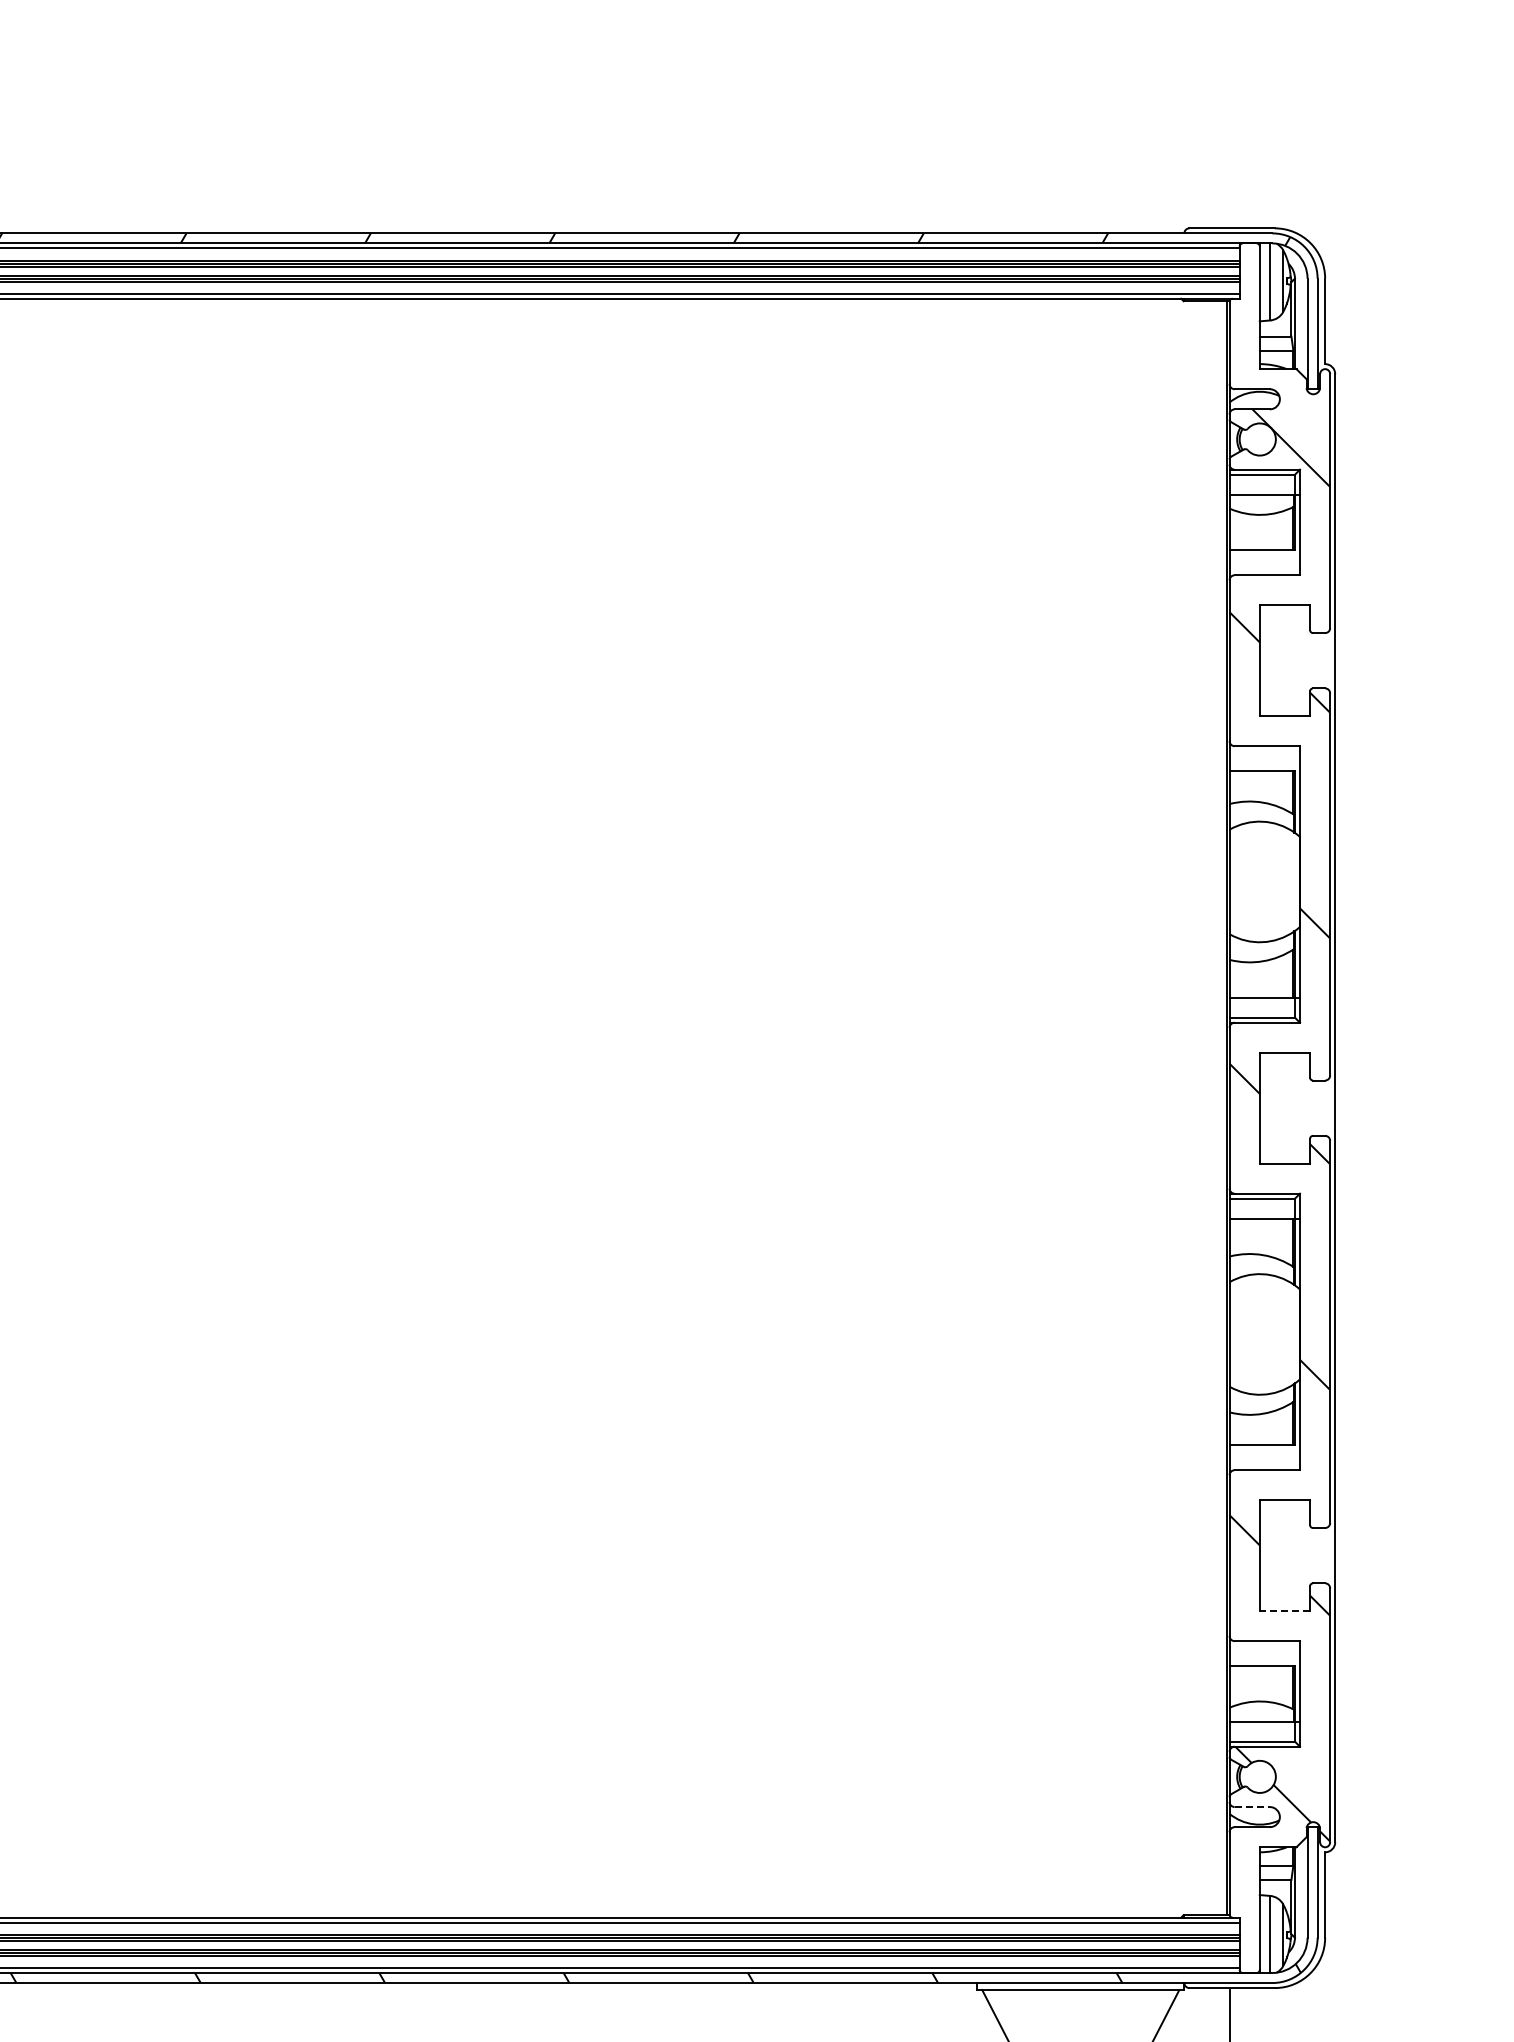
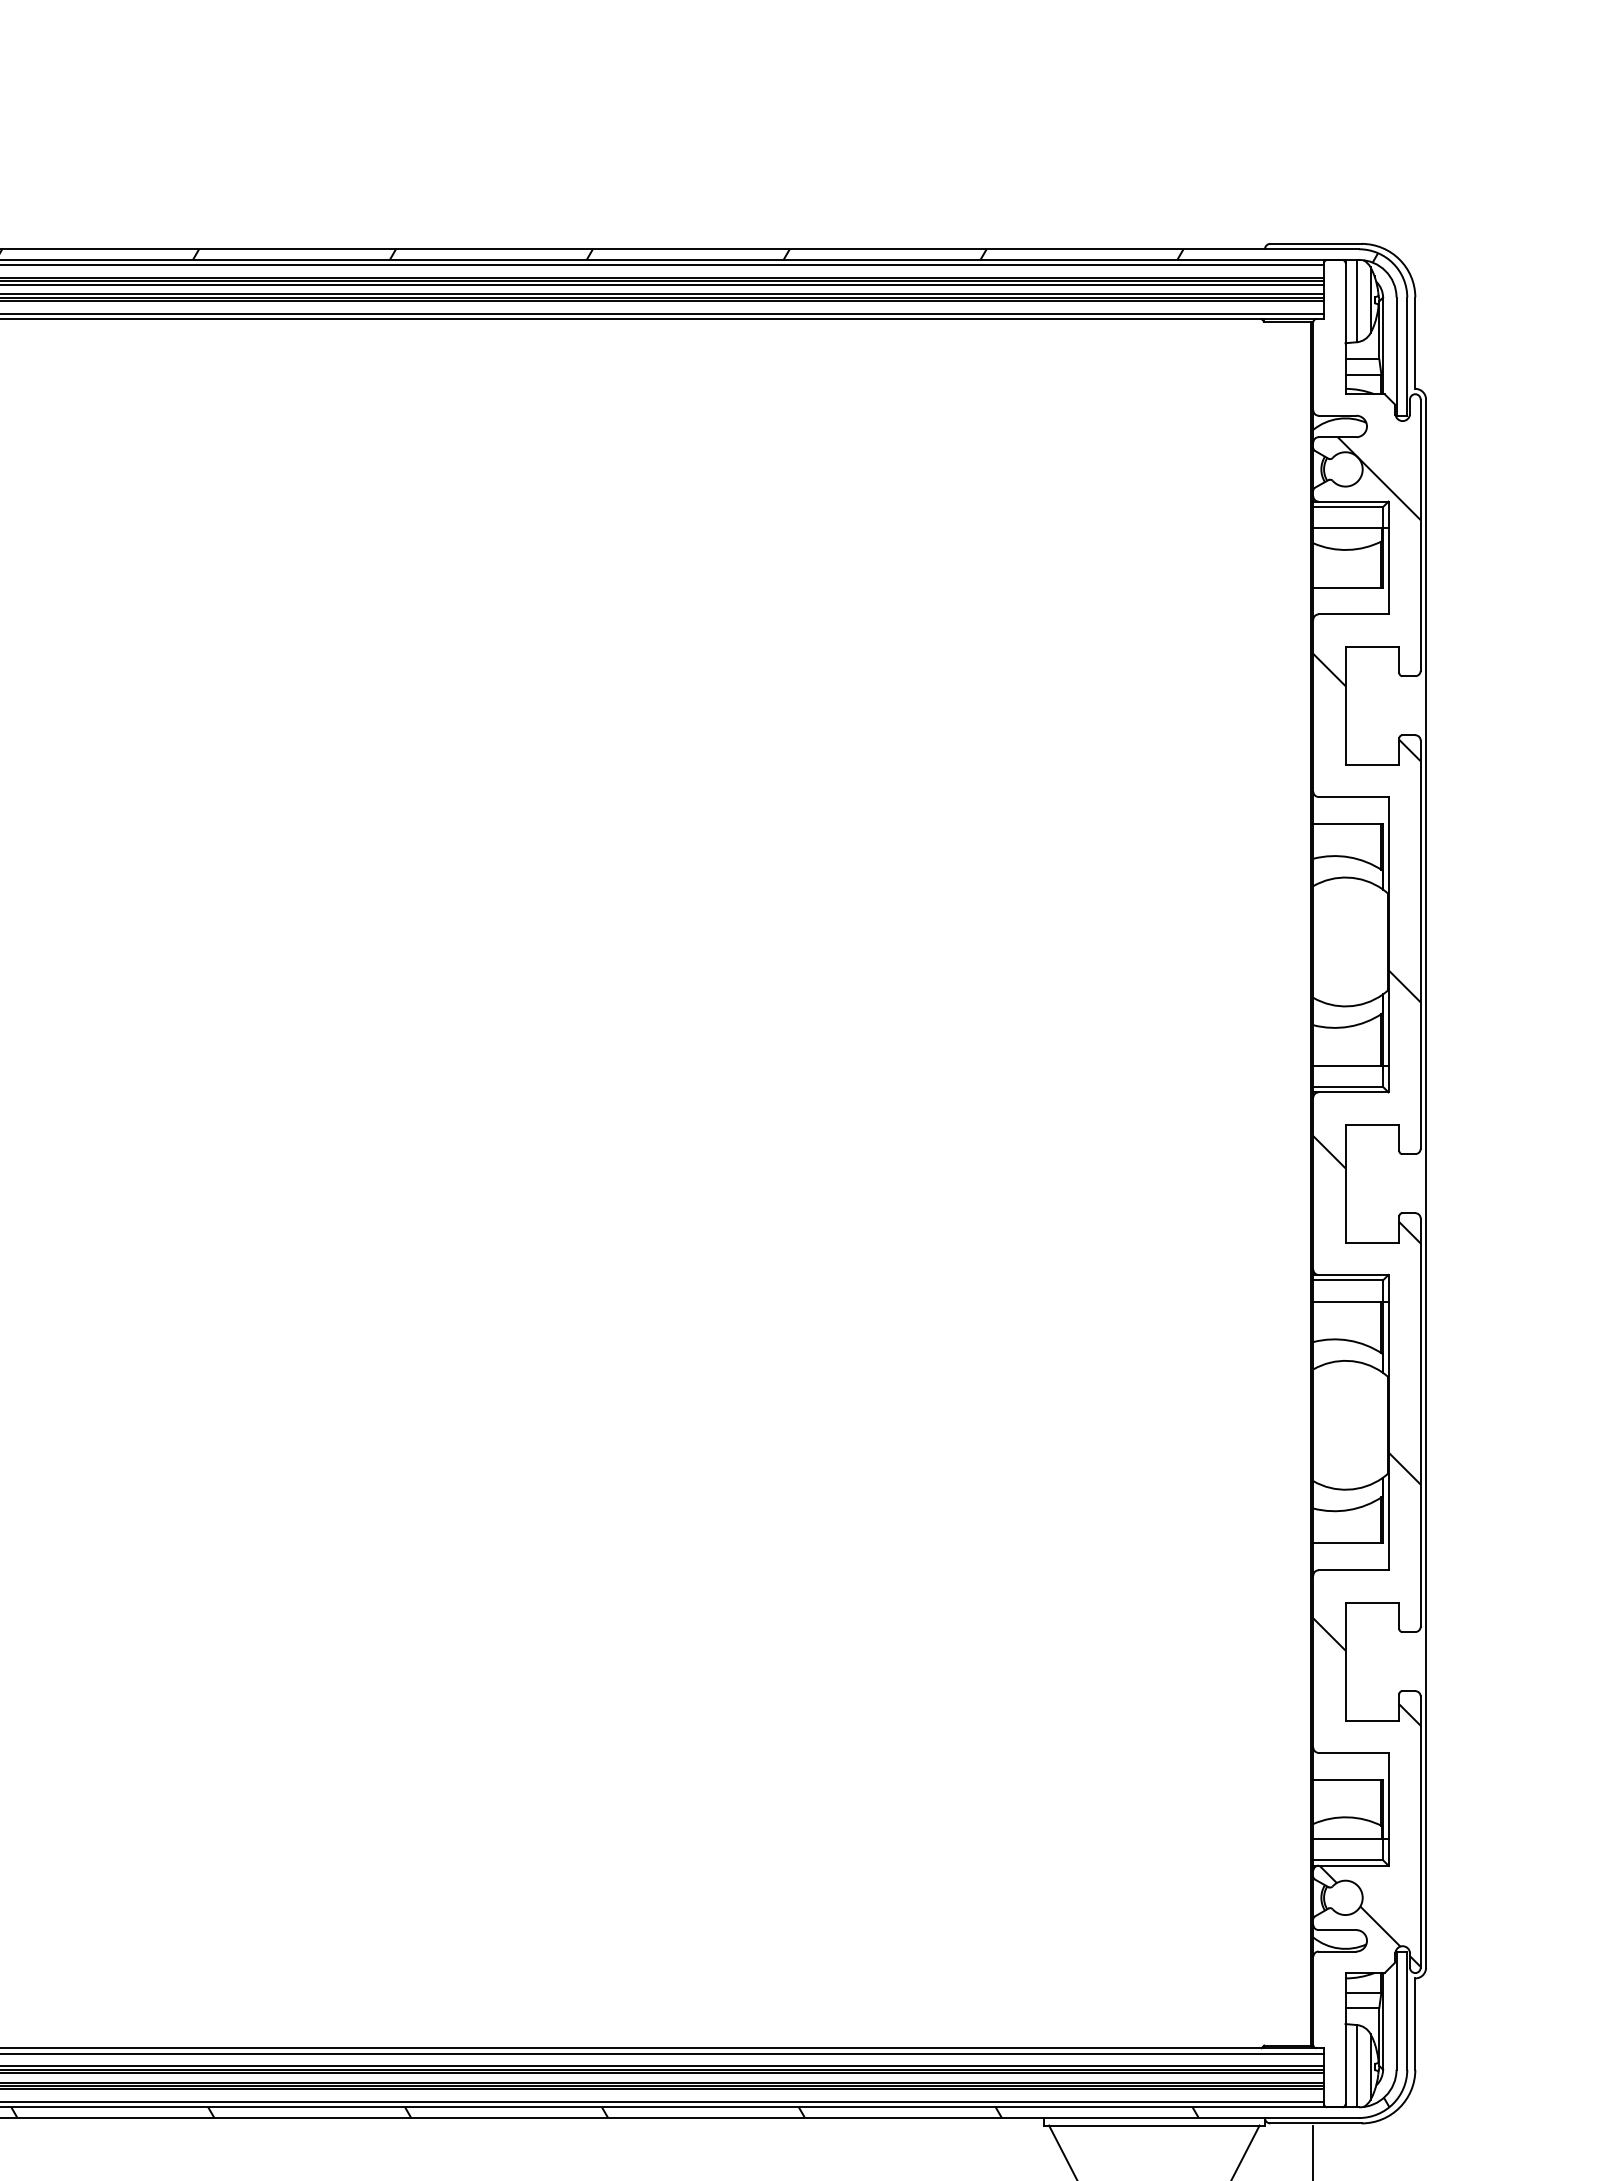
line: (1284, 1610) -> (1371, 1720), dashed -> solid
line: (1252, 1807) -> (1337, 1930), dashed -> solid

